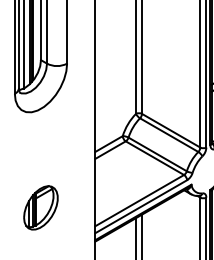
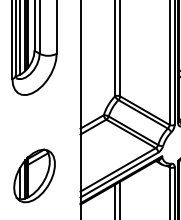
part: (40, 207) -> (34, 175), size x1.43

